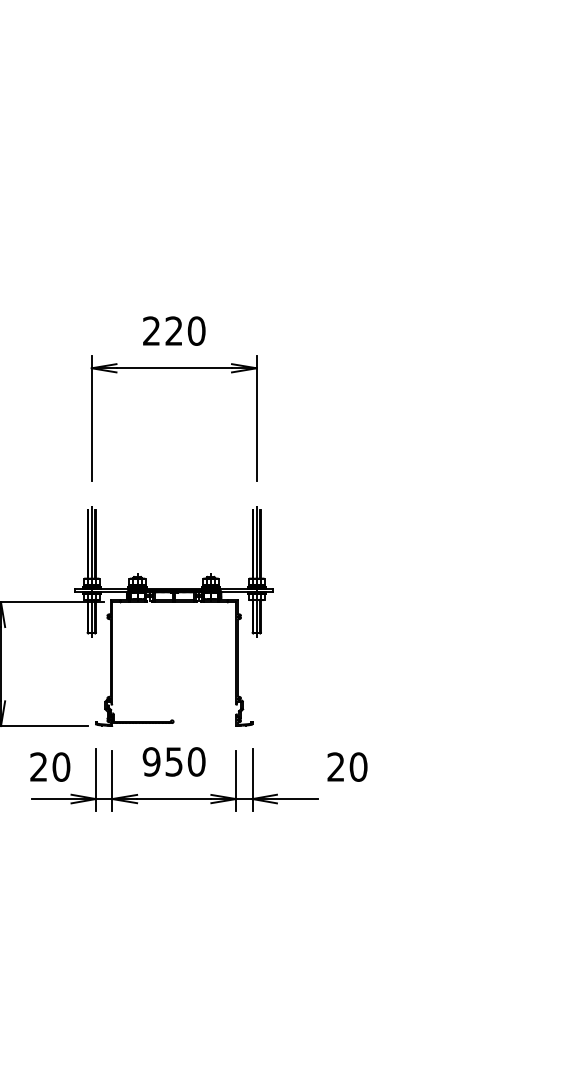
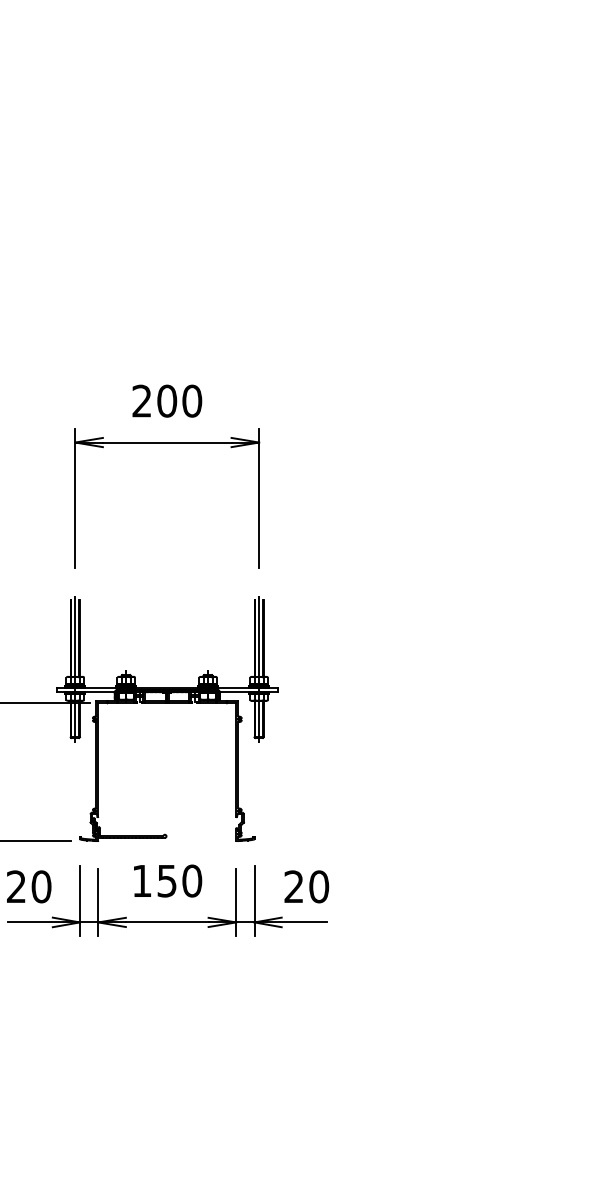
text: (174, 330) -> (167, 400), 220 -> 200
text: (151, 761) -> (141, 880), 950 -> 150
text: (347, 766) -> (306, 886), moved

